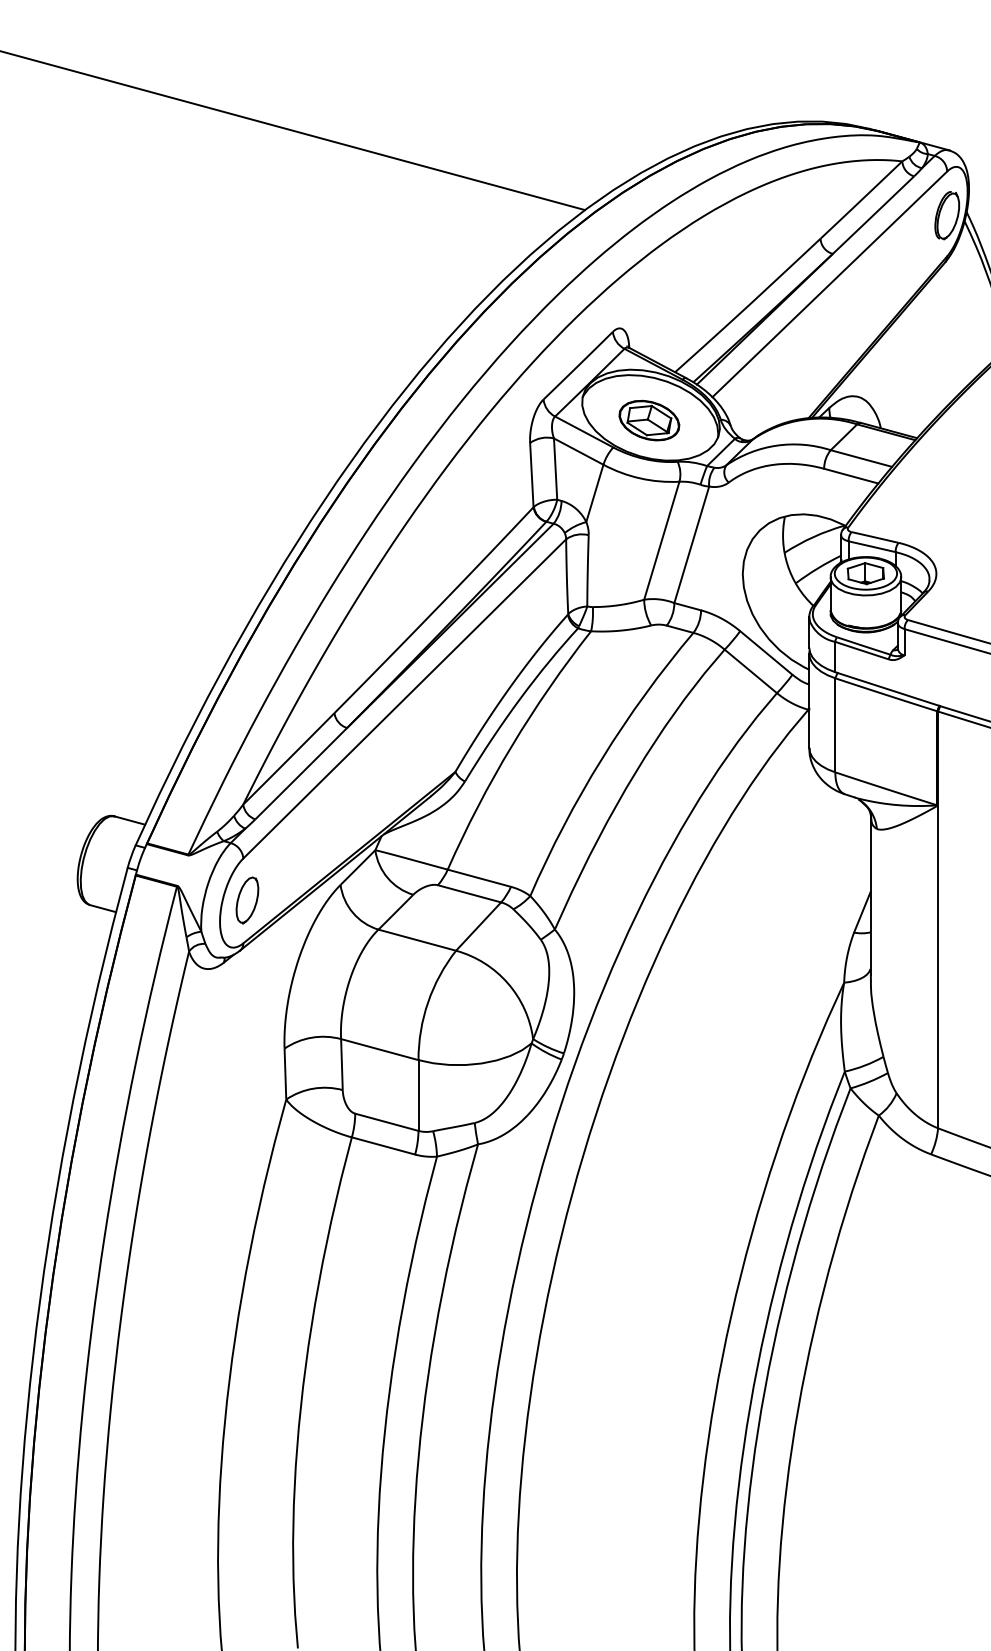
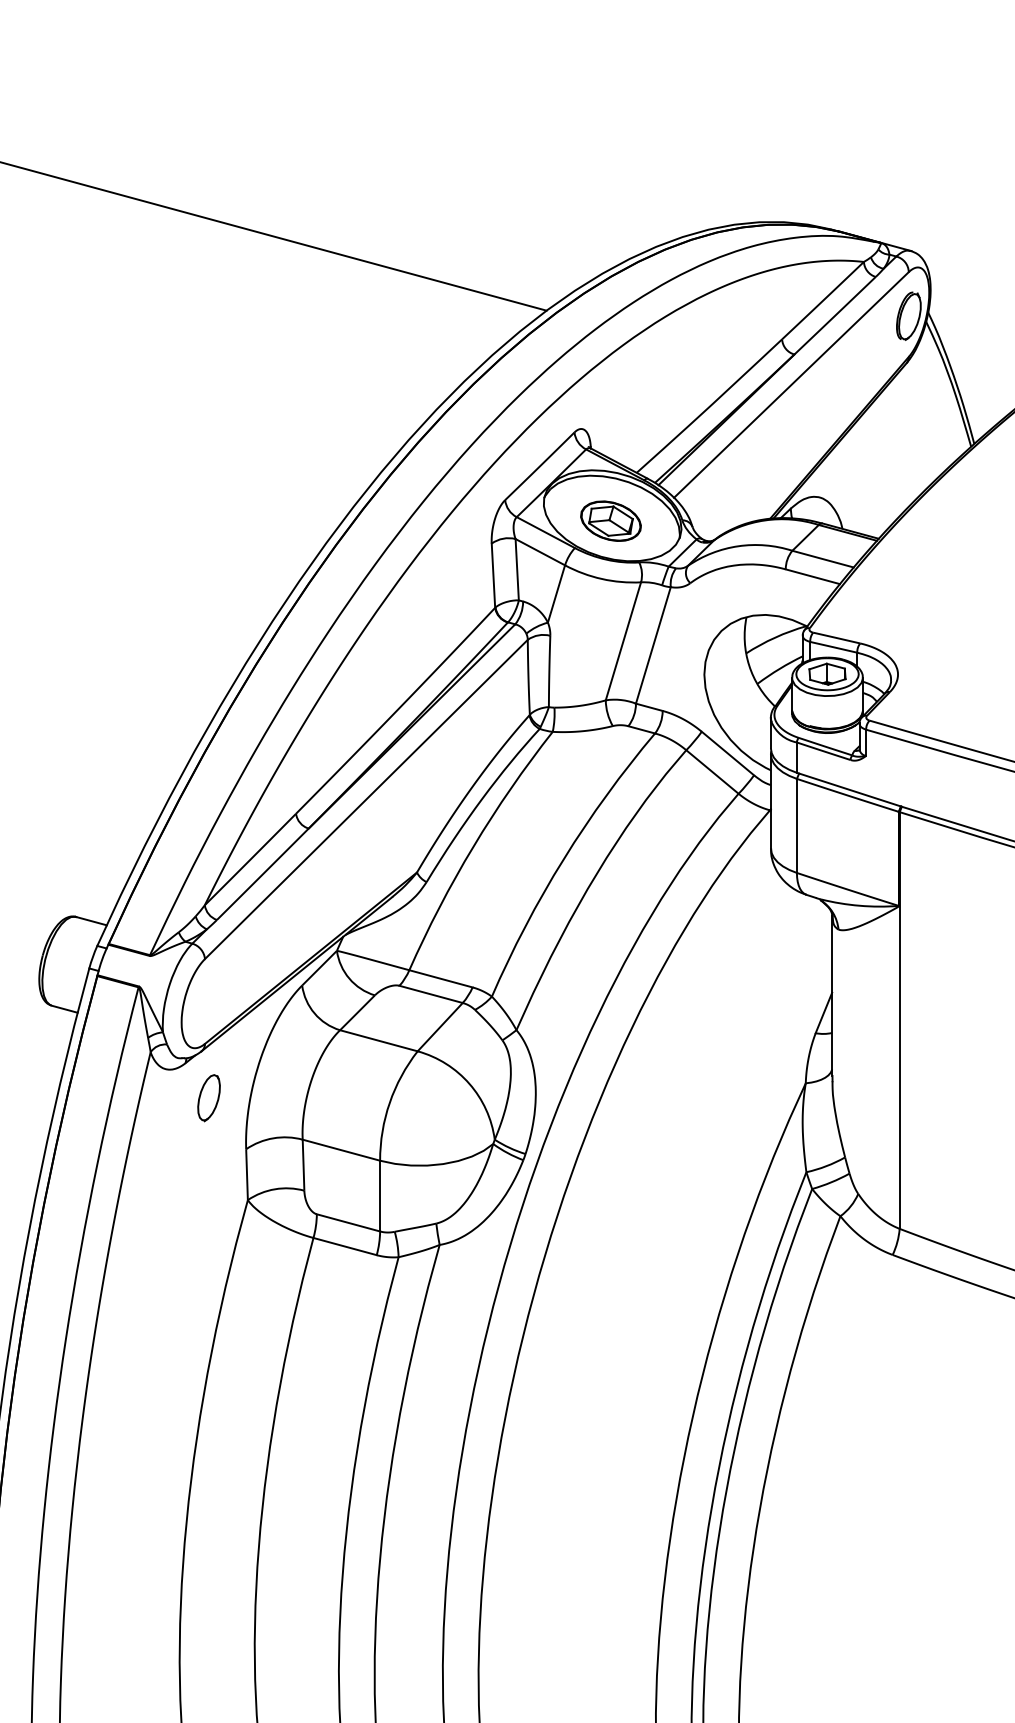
part: (246, 900) -> (208, 1098), moved

